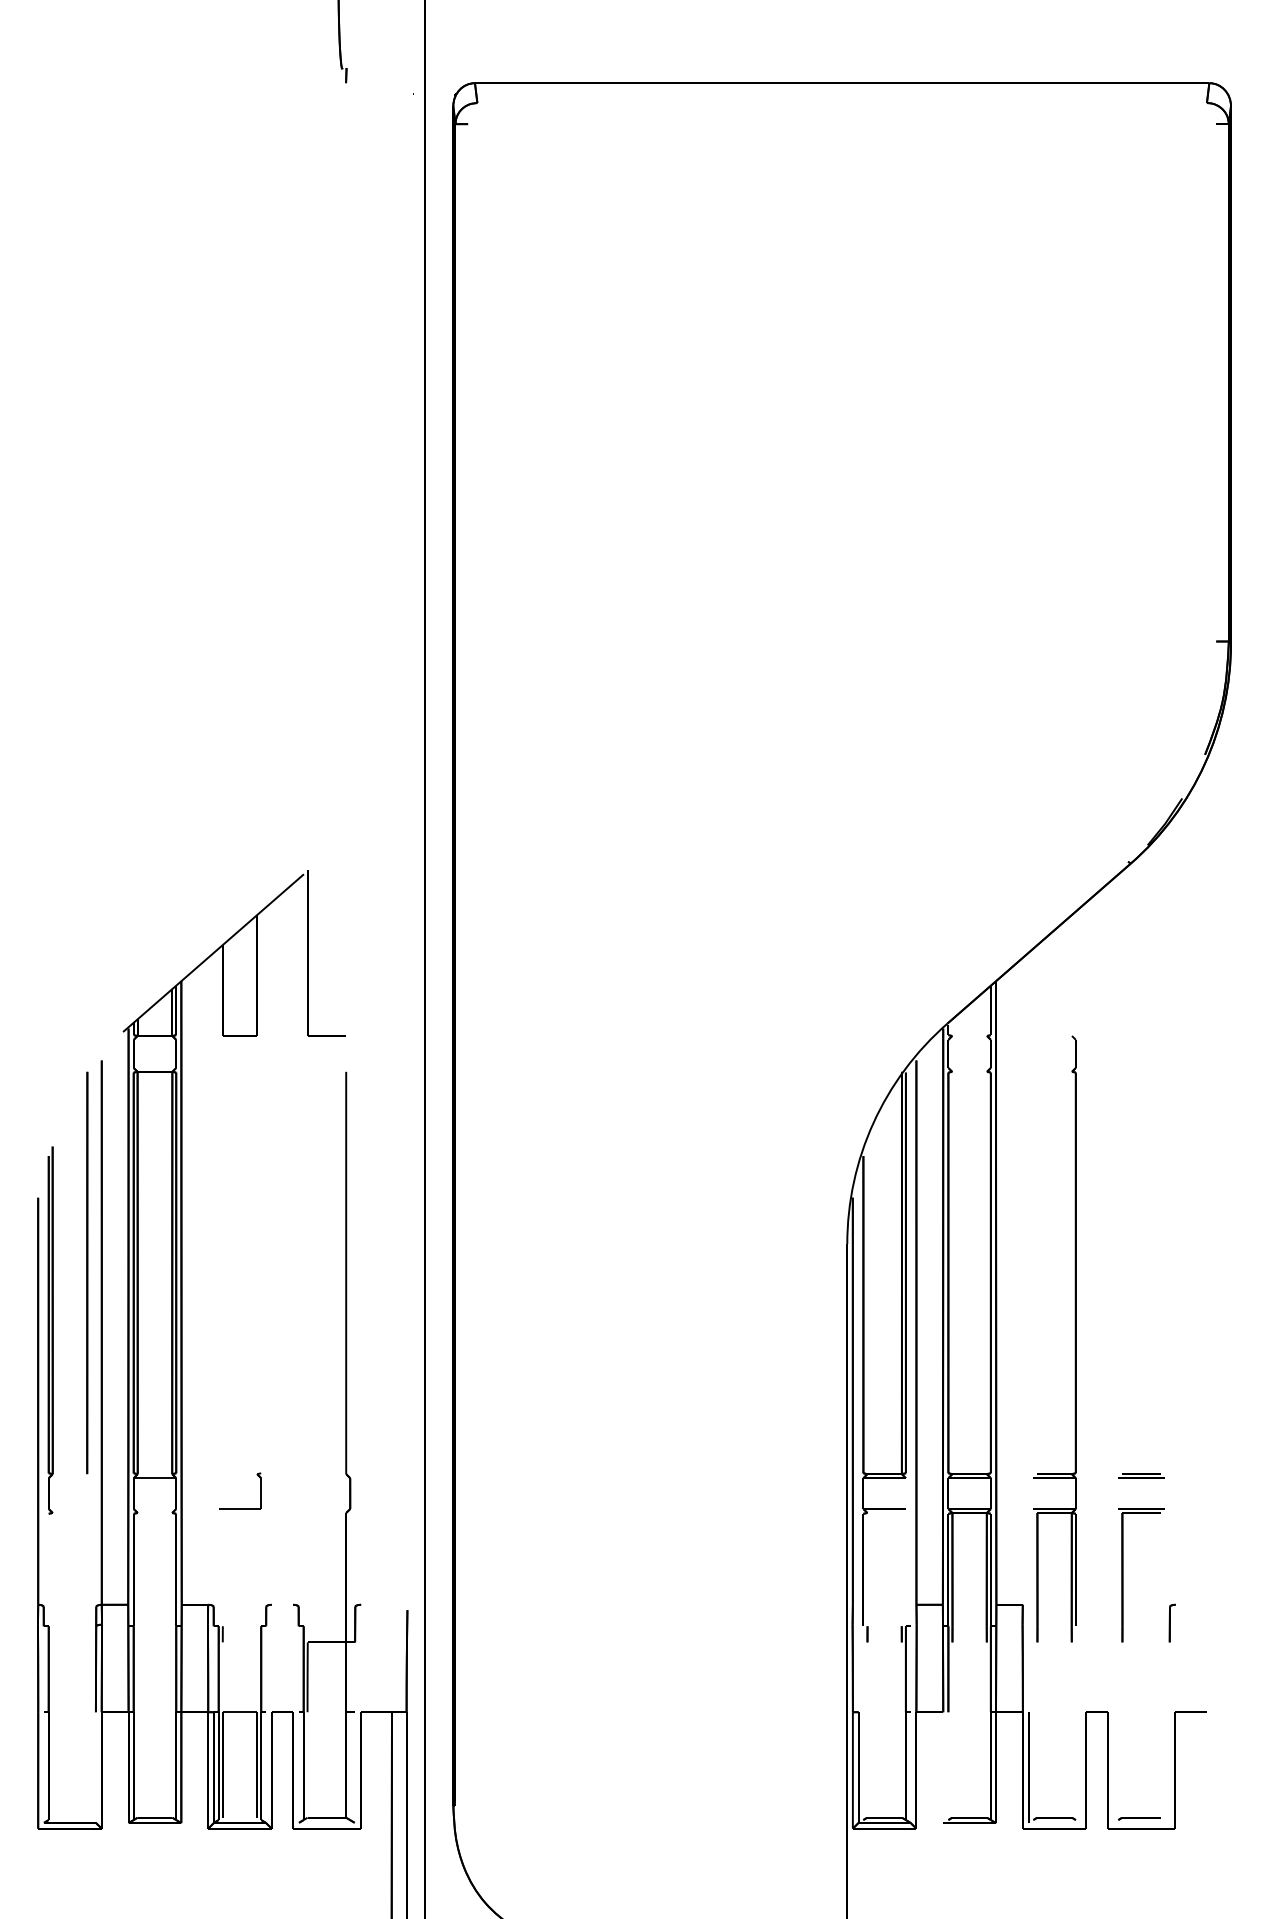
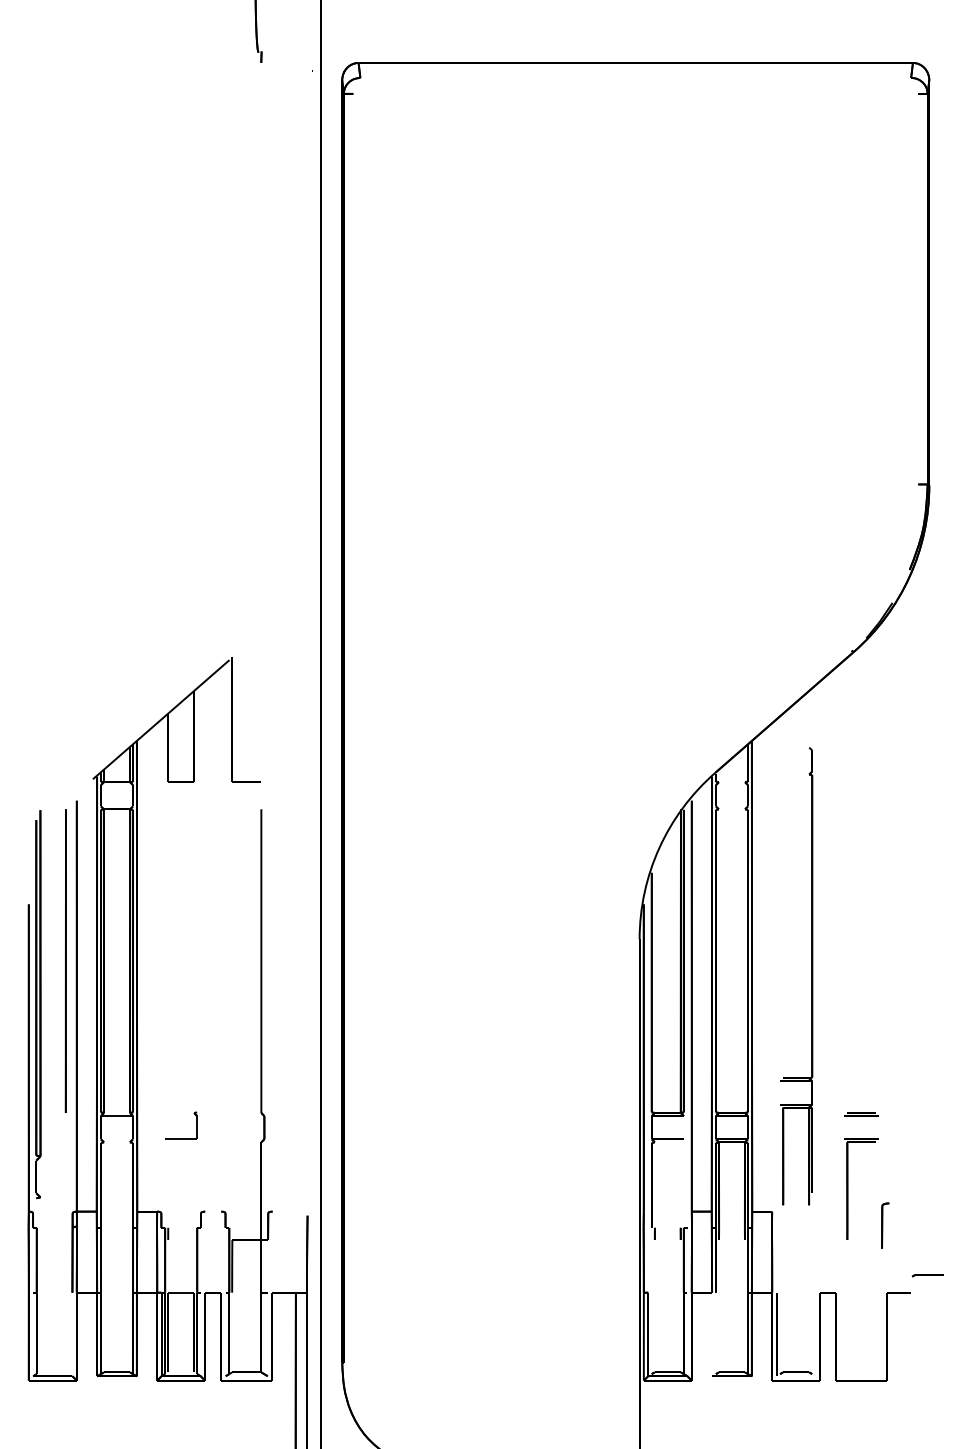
part: (50, 1330) -> (38, 1004), size x1.4
part: (1074, 1338) -> (811, 975), moved
part: (1171, 1622) -> (884, 1224), size x1.6
part: (1139, 1818) -> (928, 1275), moved

